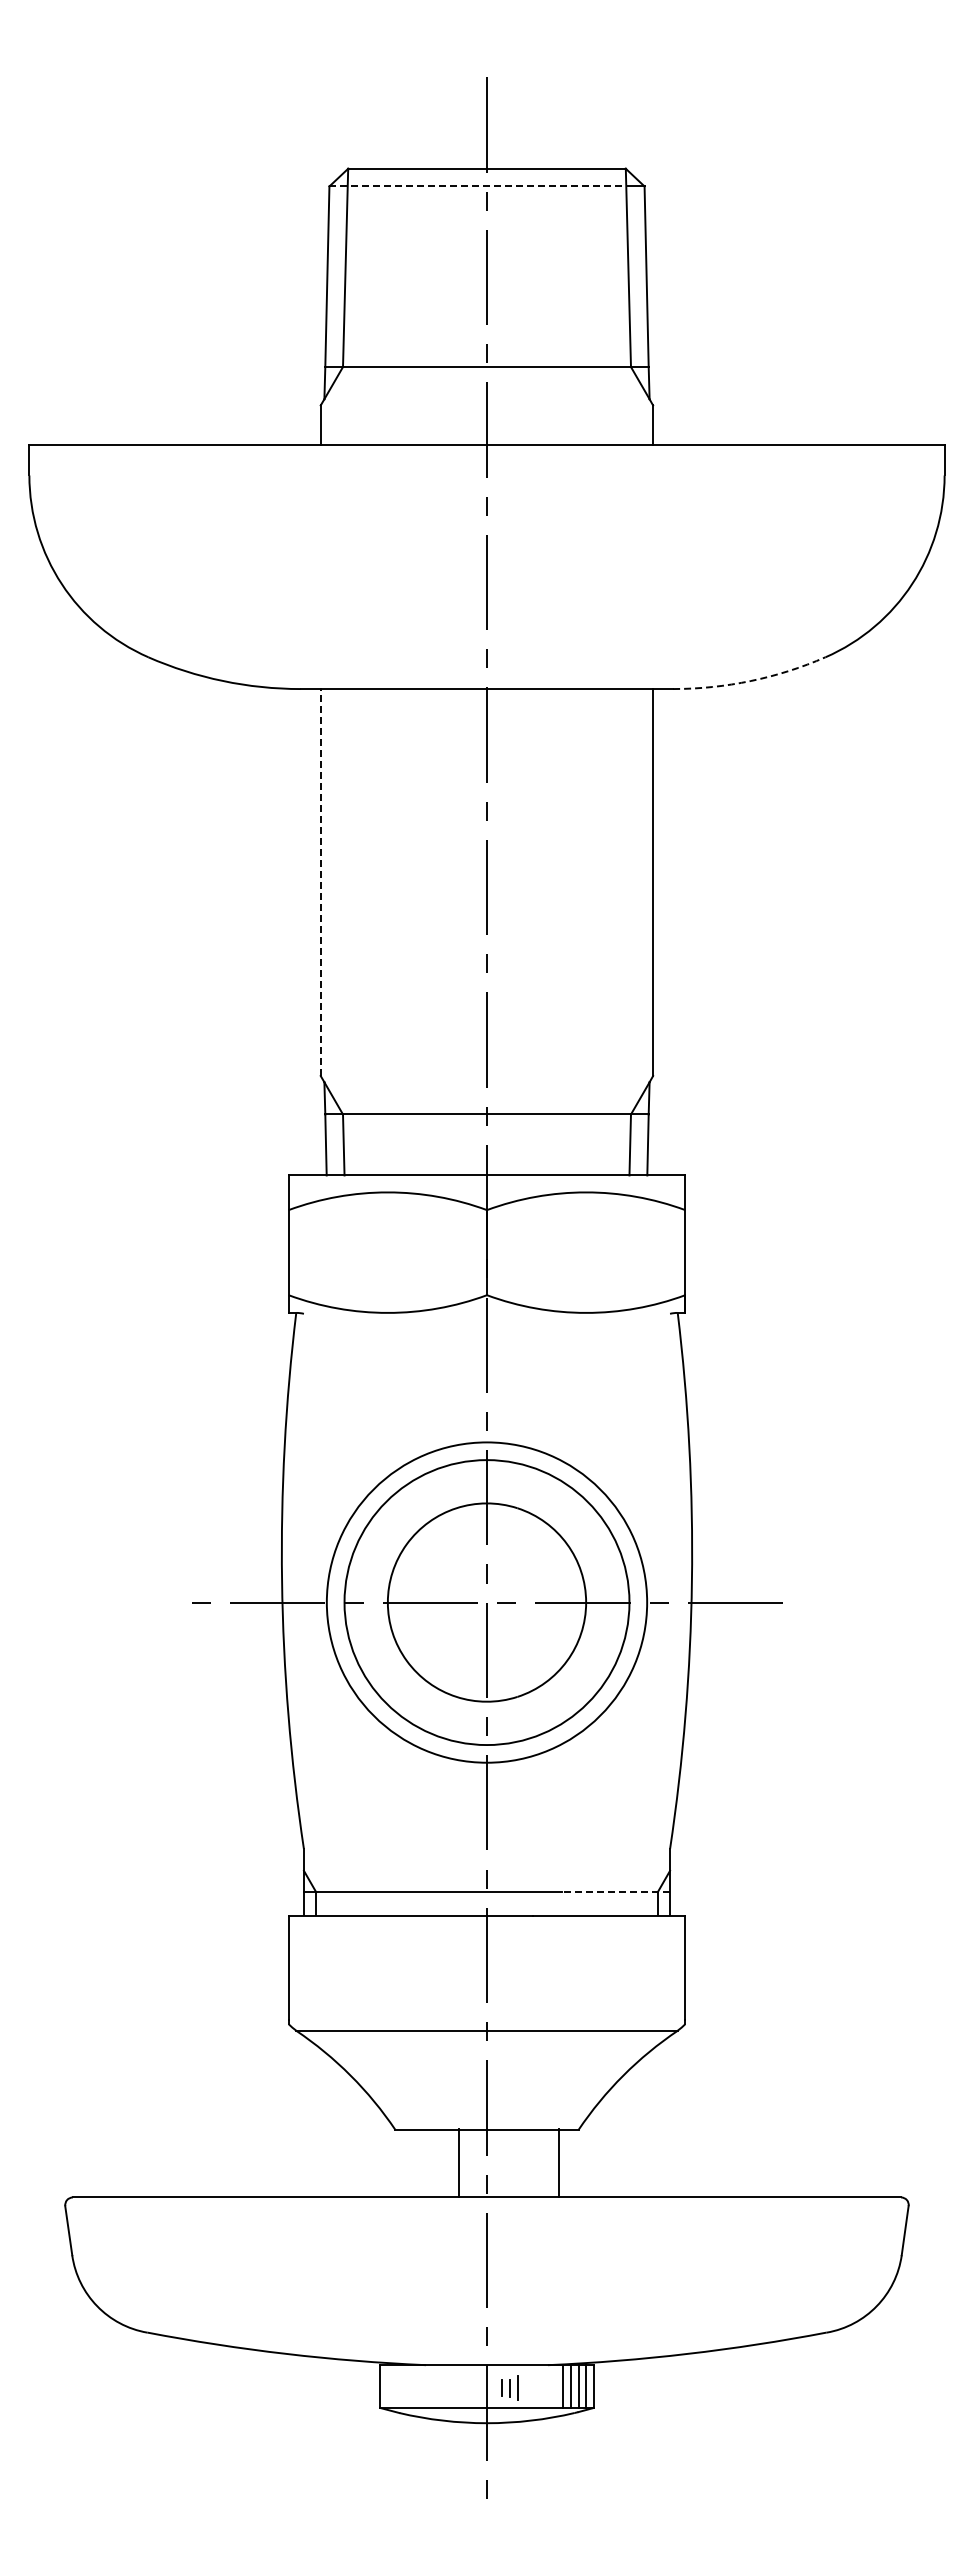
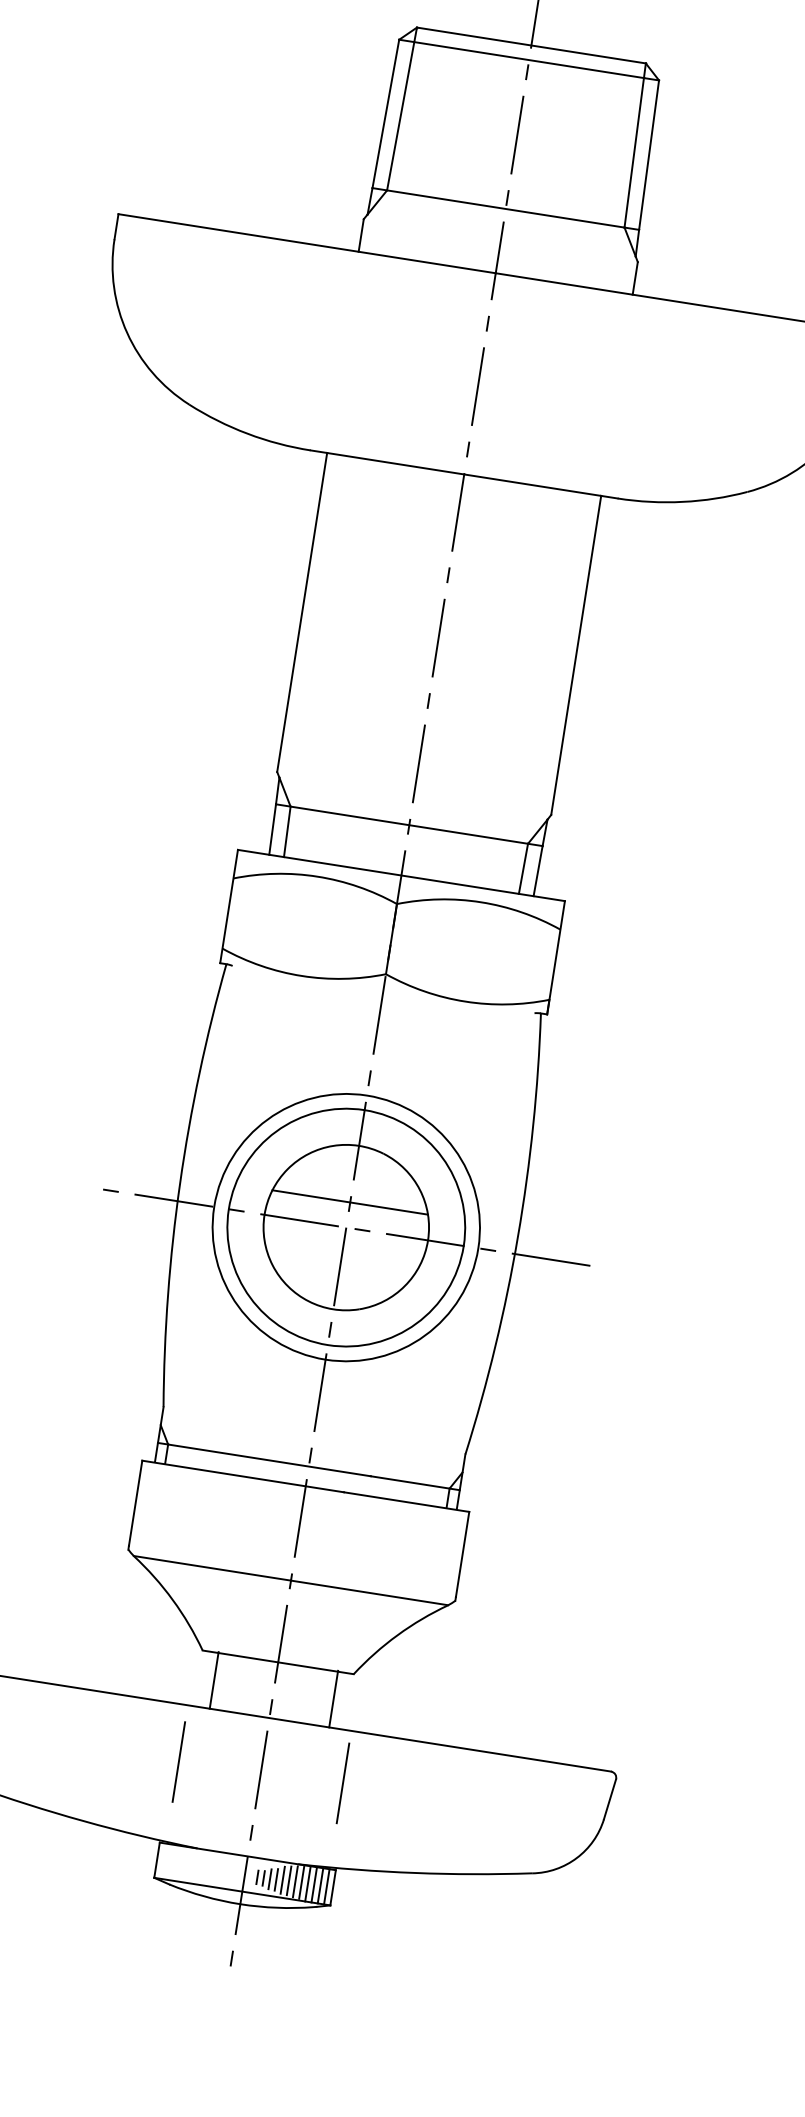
line: (478, 186) -> (522, 59), dashed -> solid
arc: (750, 681) -> (682, 502), dashed -> solid
line: (320, 882) -> (301, 612), dashed -> solid
line: (486, 1572) -> (349, 1202), added
line: (616, 1892) -> (415, 1483), dashed -> solid
line: (458, 2162) -> (214, 1679), moved
line: (586, 2260) -> (343, 1782), added
line: (387, 2266) -> (178, 1762), added
line: (555, 2385) -> (301, 1881), added
line: (532, 2386) -> (282, 1879), added
line: (540, 2386) -> (289, 1880), added
line: (548, 2386) -> (295, 1881), added
line: (525, 2387) -> (276, 1879), added

